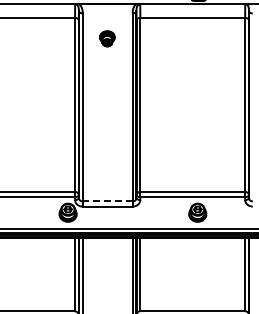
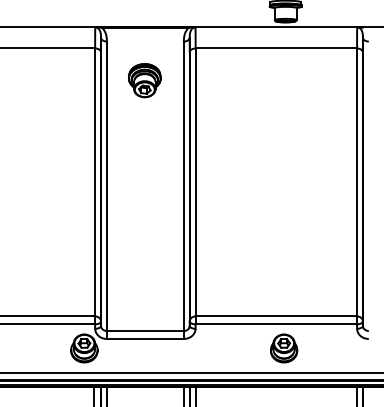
part: (107, 38) -> (145, 80), size x1.43
line: (107, 201) -> (145, 331), dashed -> solid

